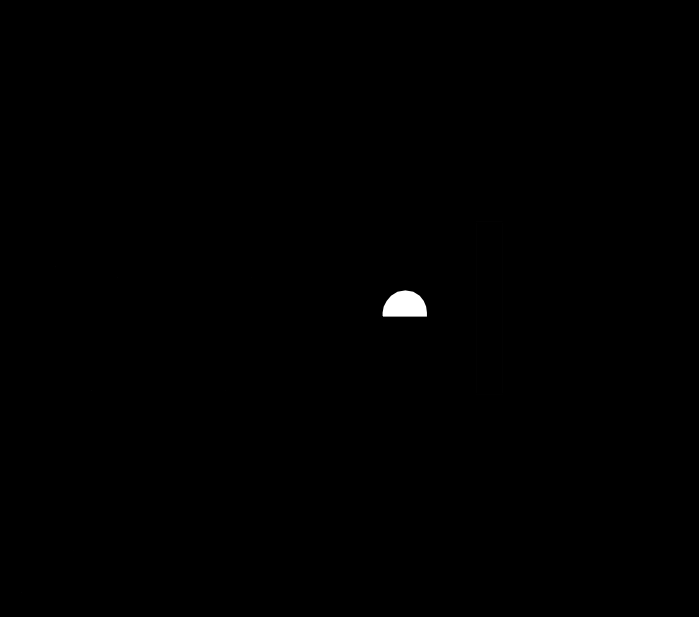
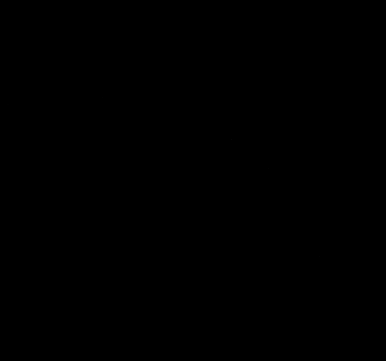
fill: (404, 303) -> (212, 107), added

